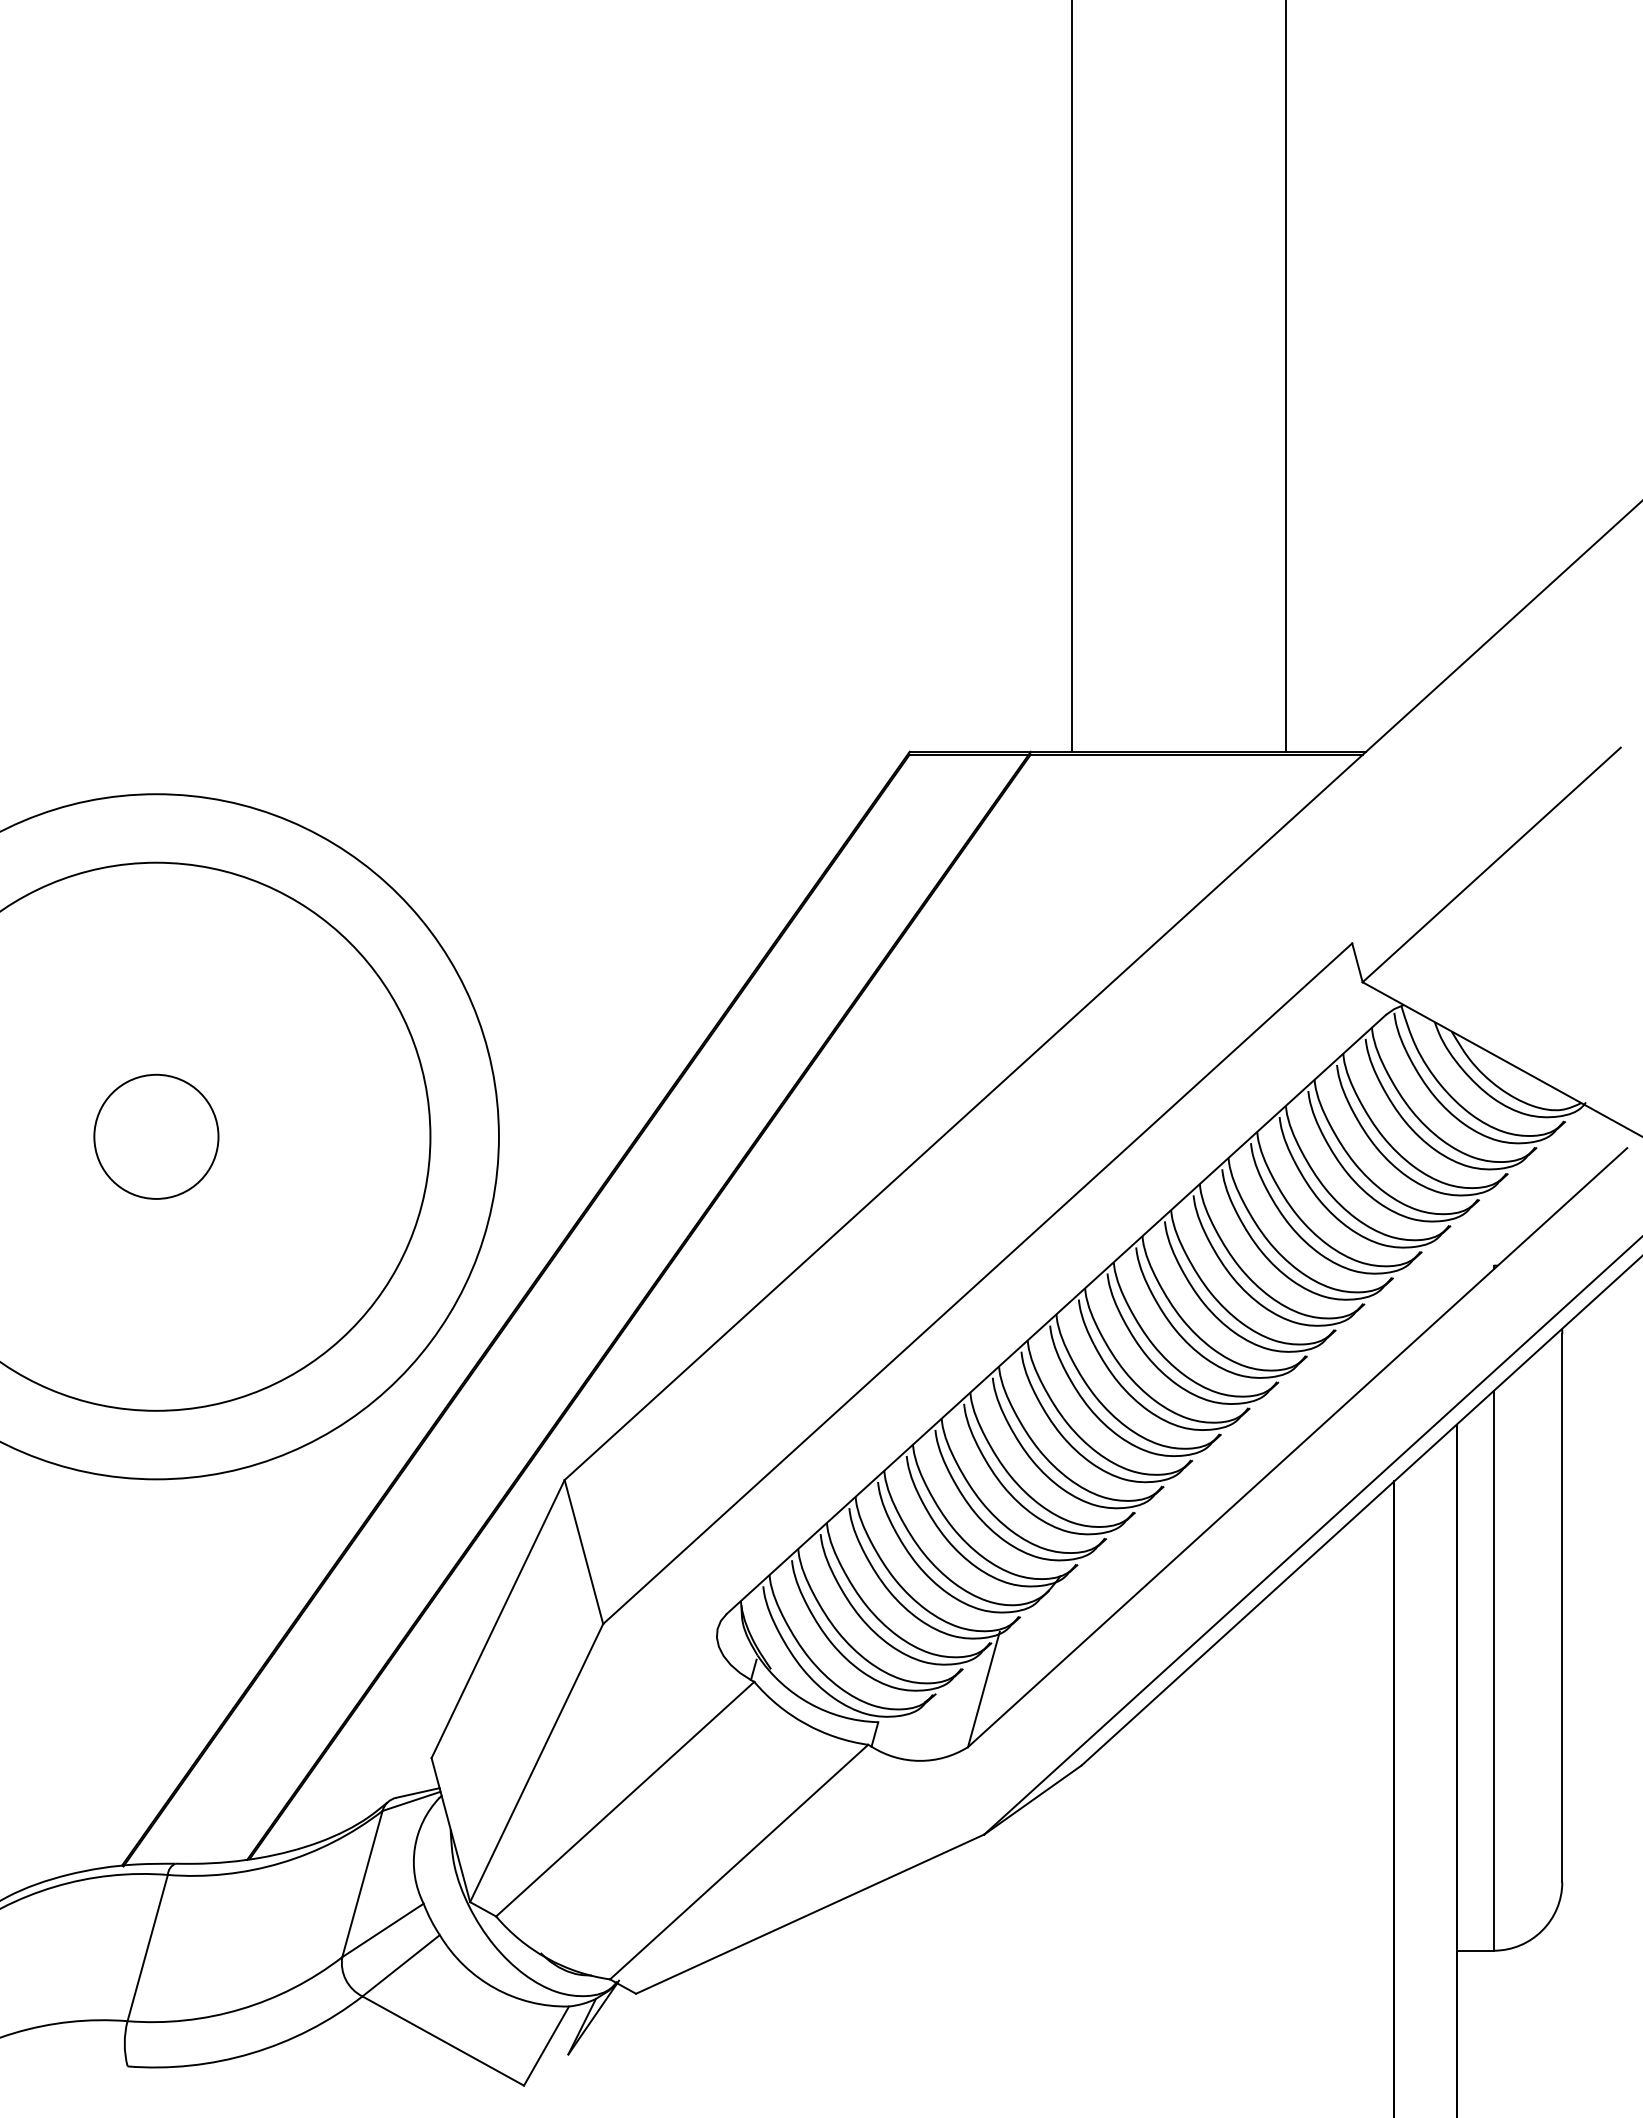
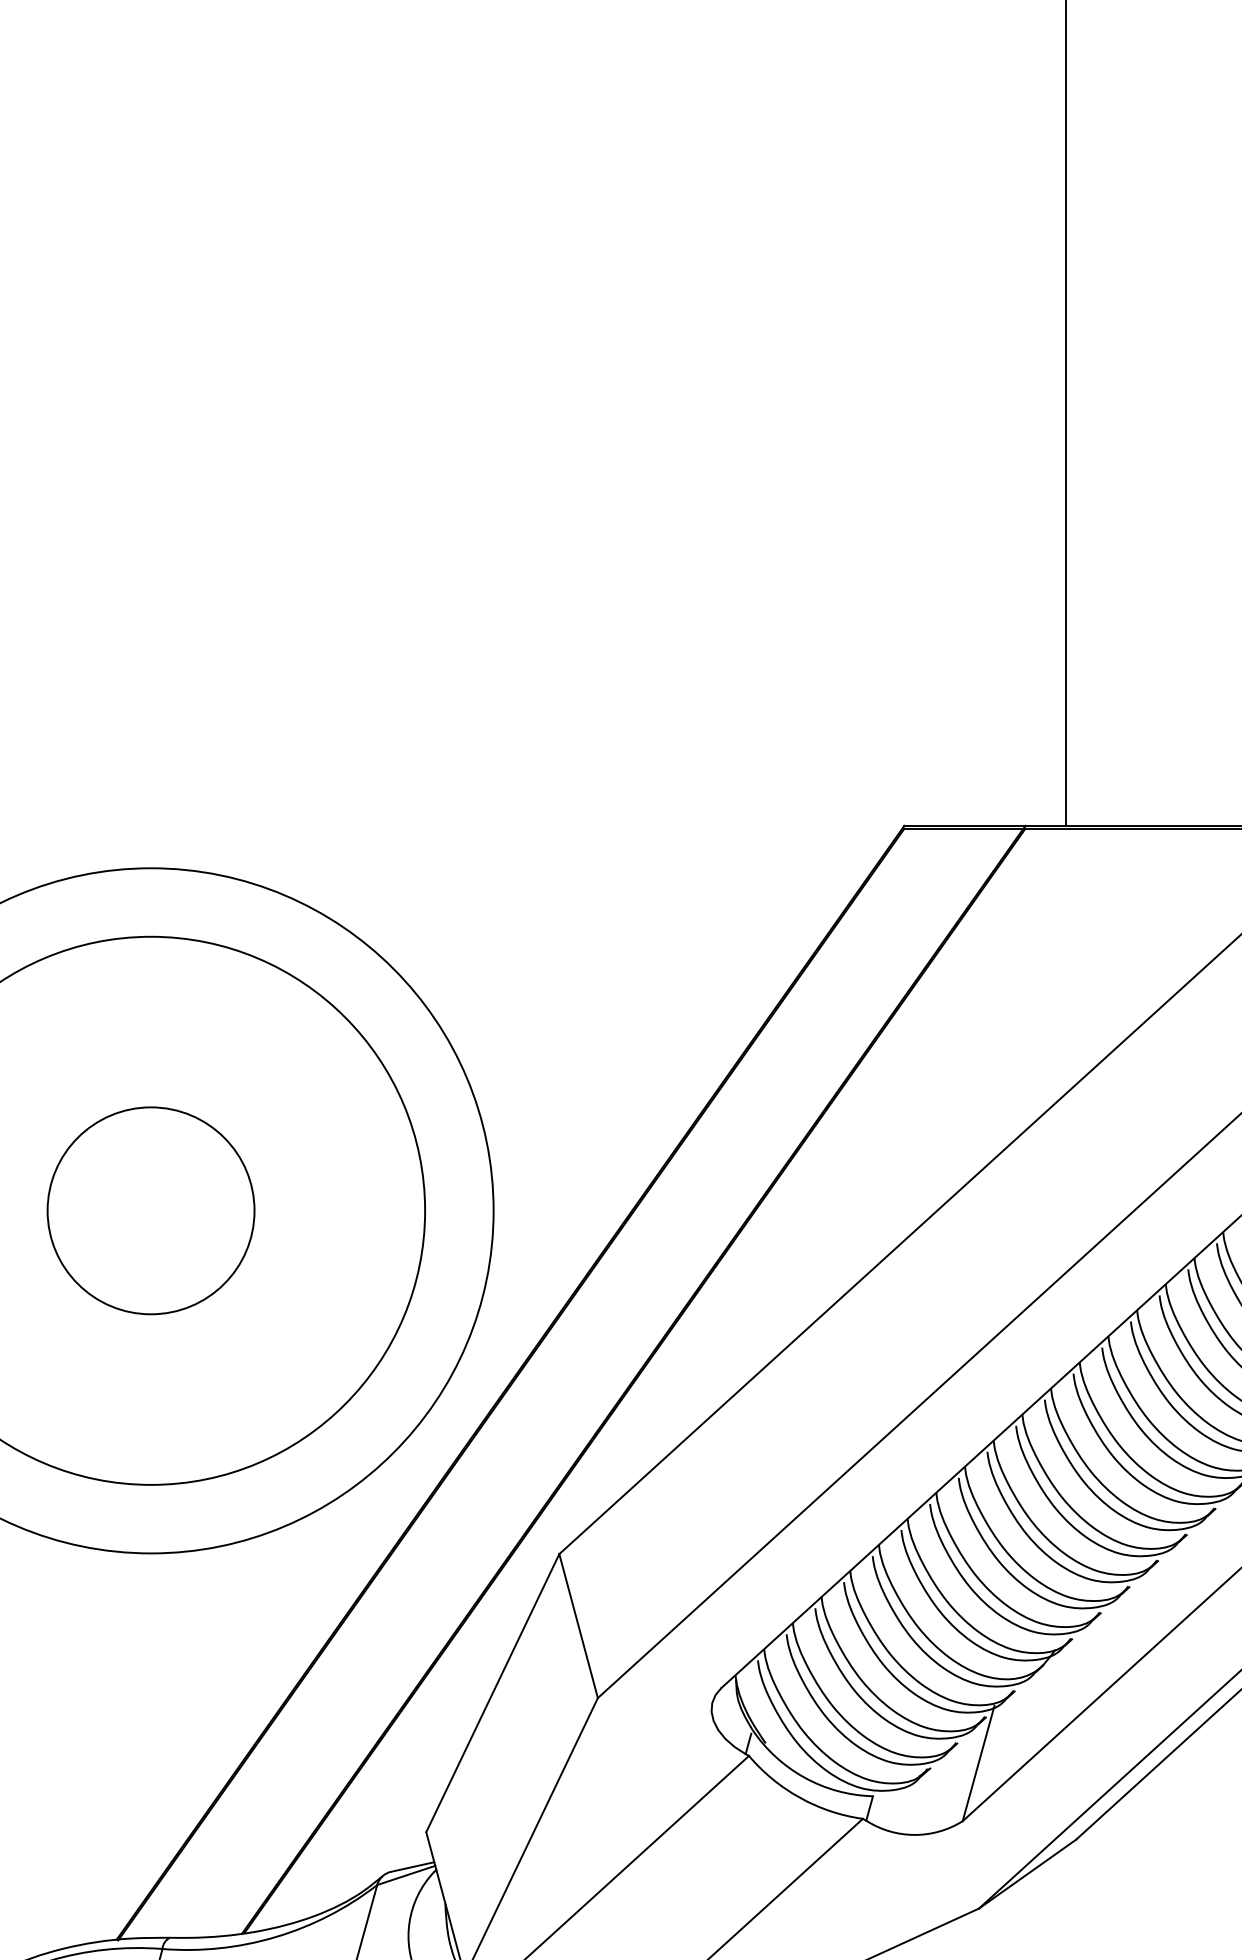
circle: (156, 1136) -> (151, 1210), size x1.67

